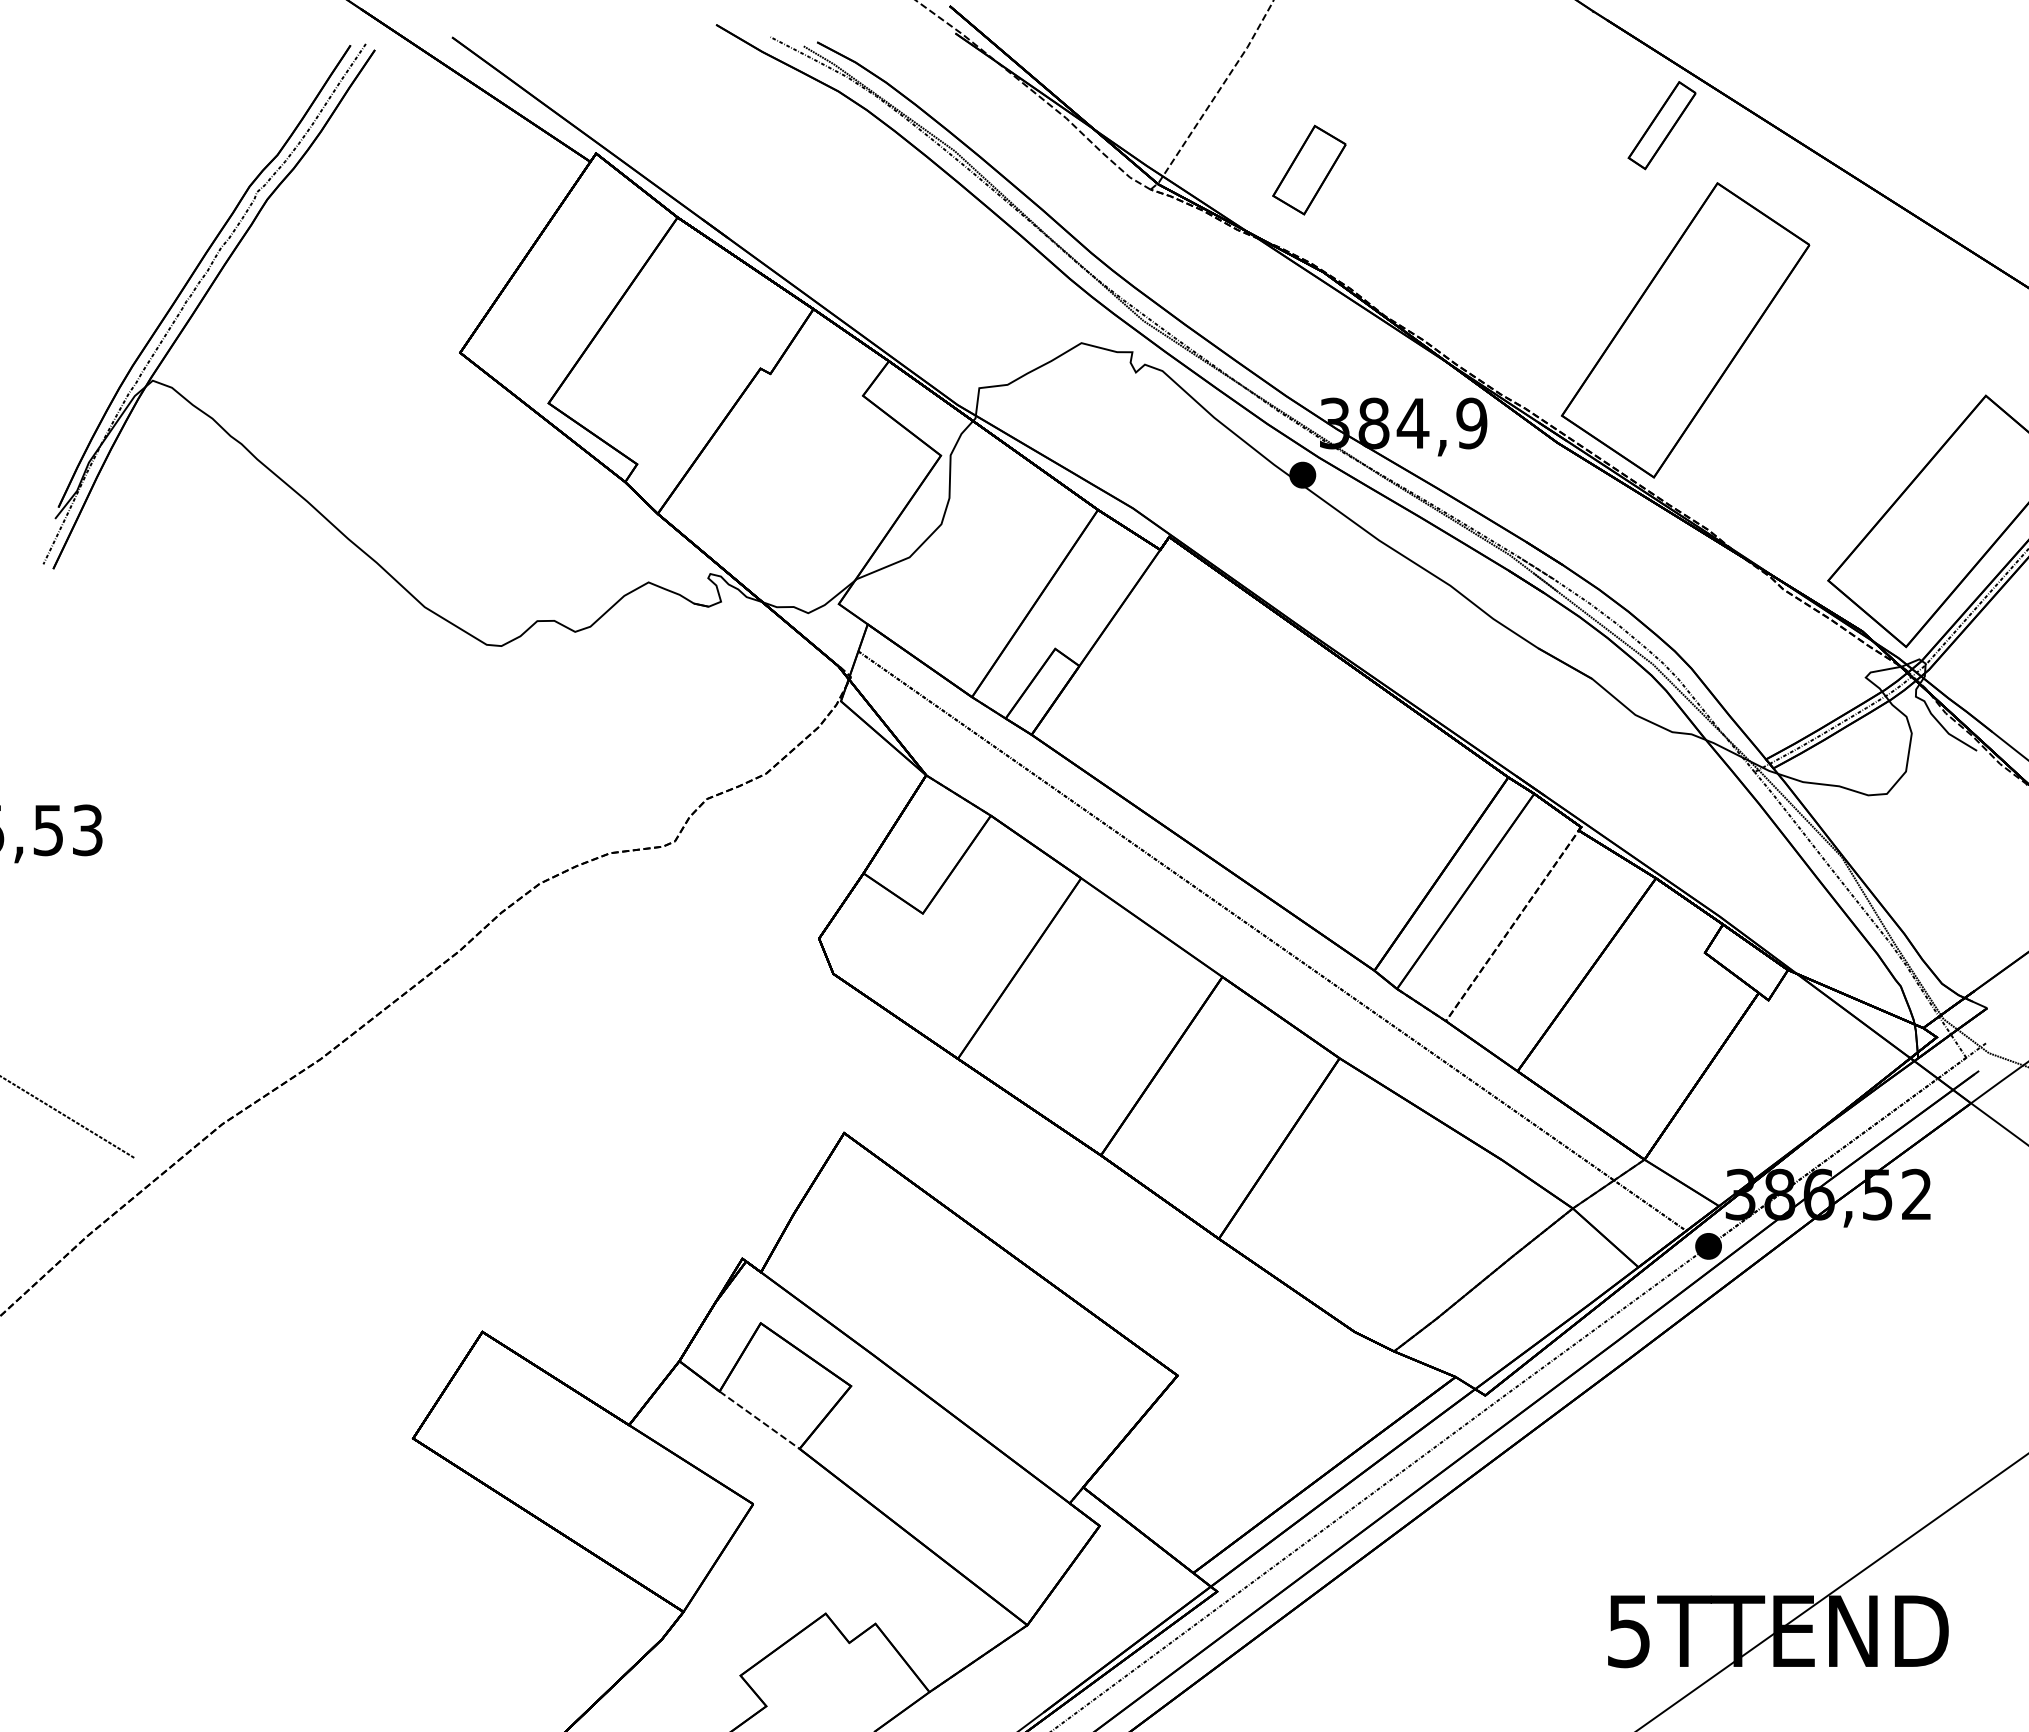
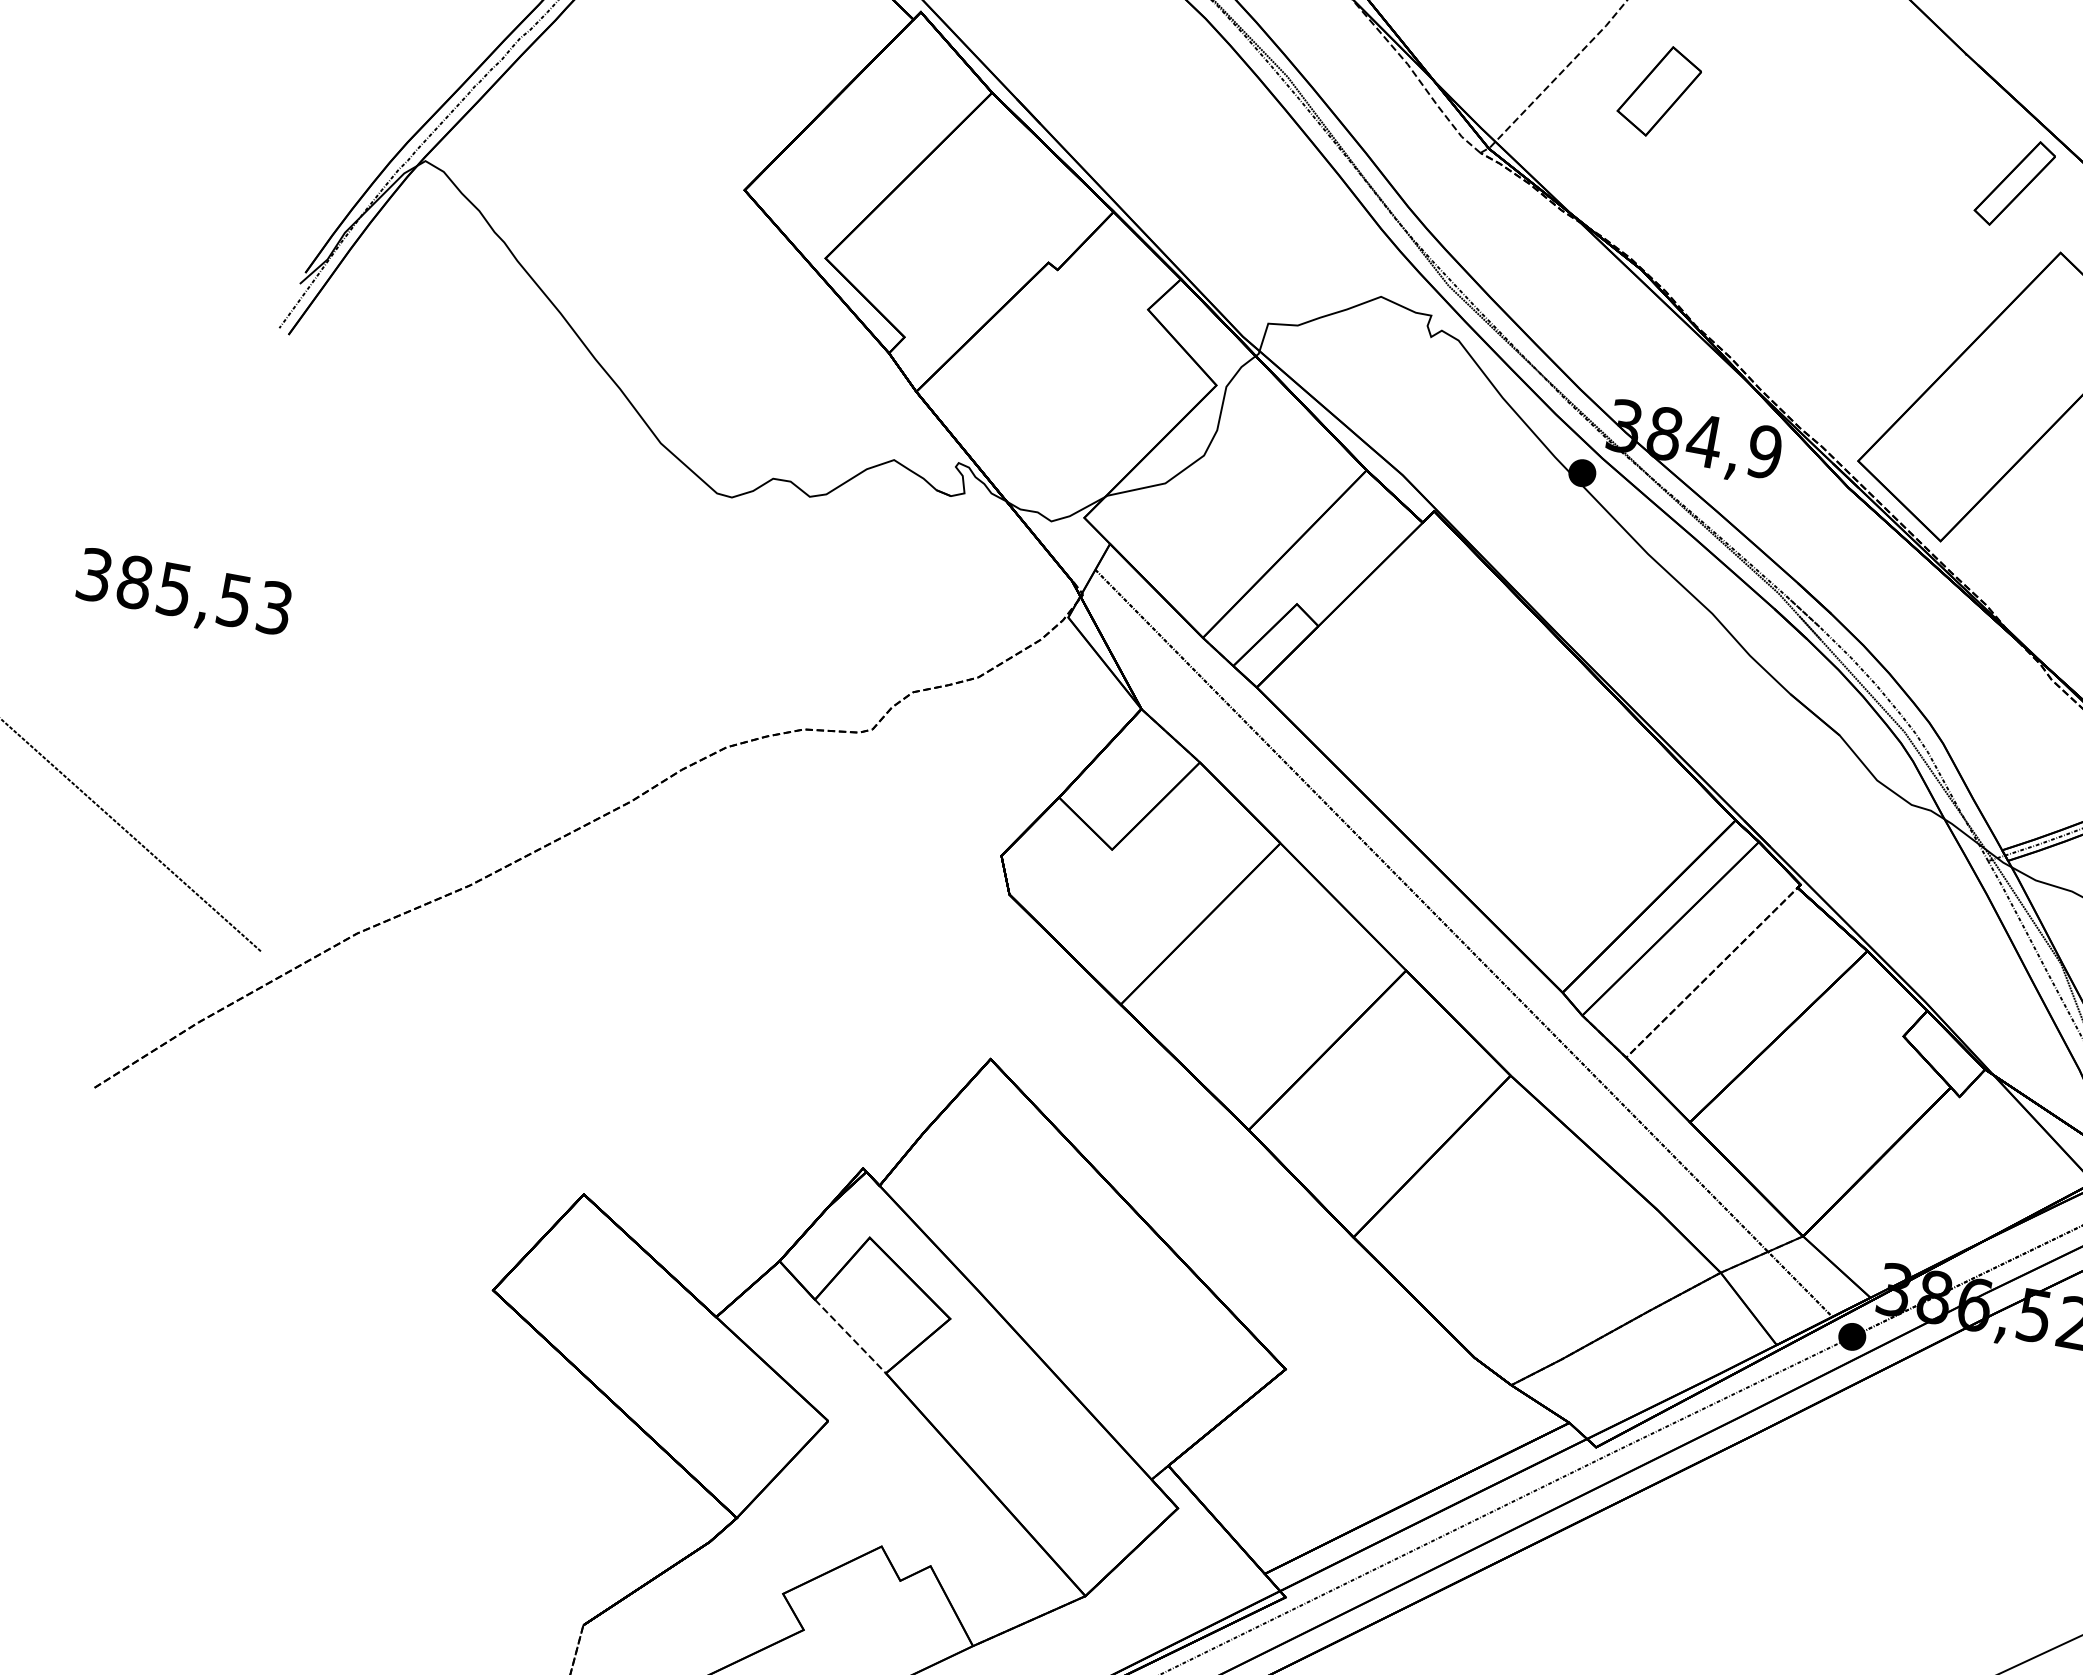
part: (1309, 169) -> (1659, 90), moved

